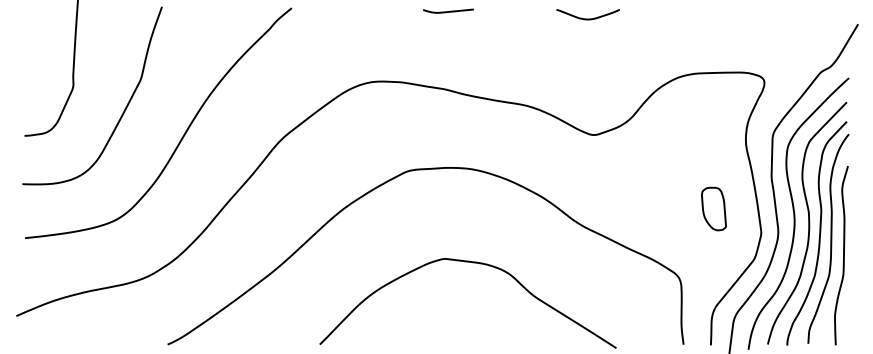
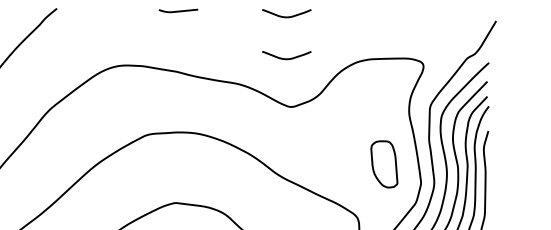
curve: (587, 72) -> (286, 58), added
part: (713, 208) -> (384, 163), size x1.4

